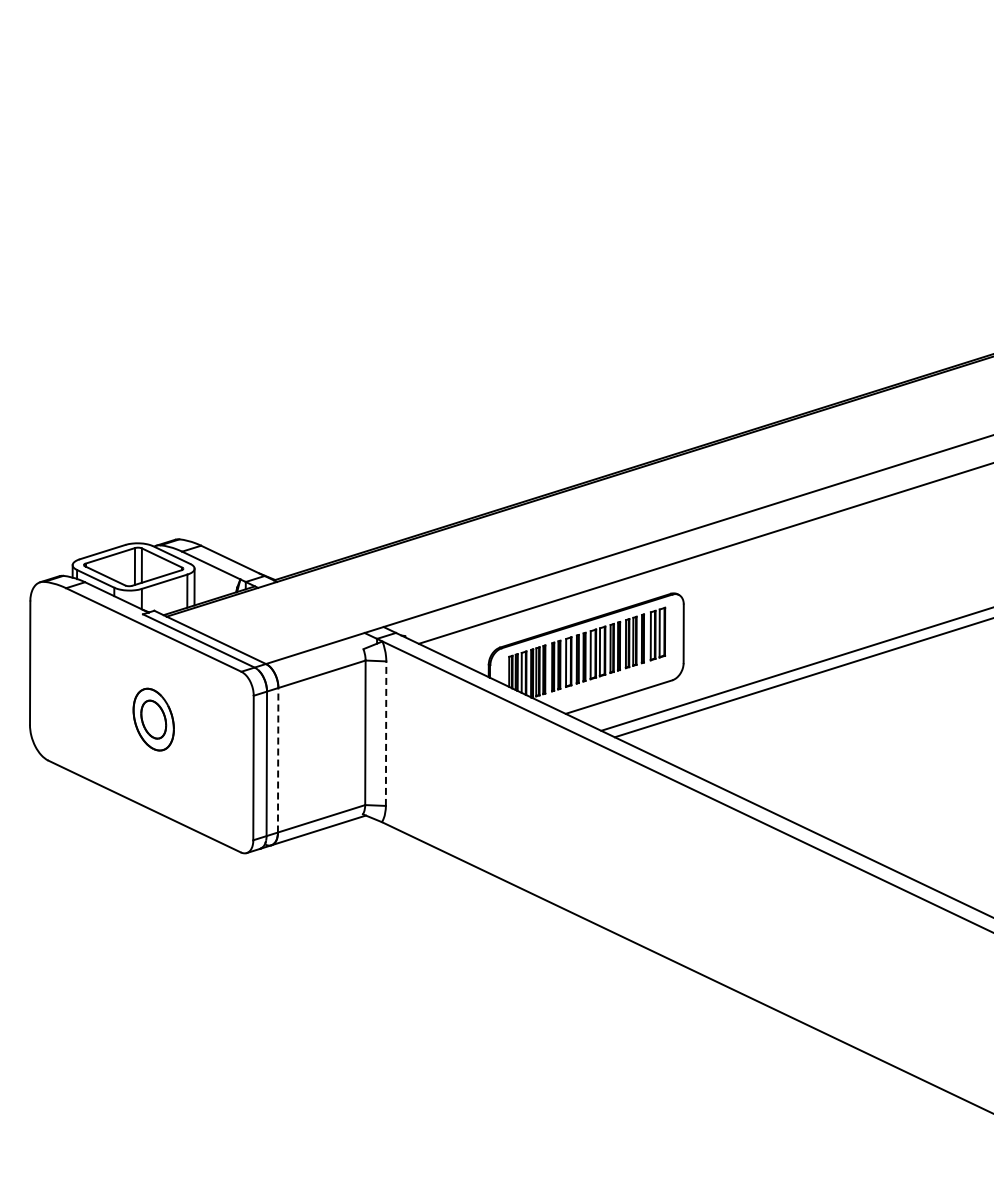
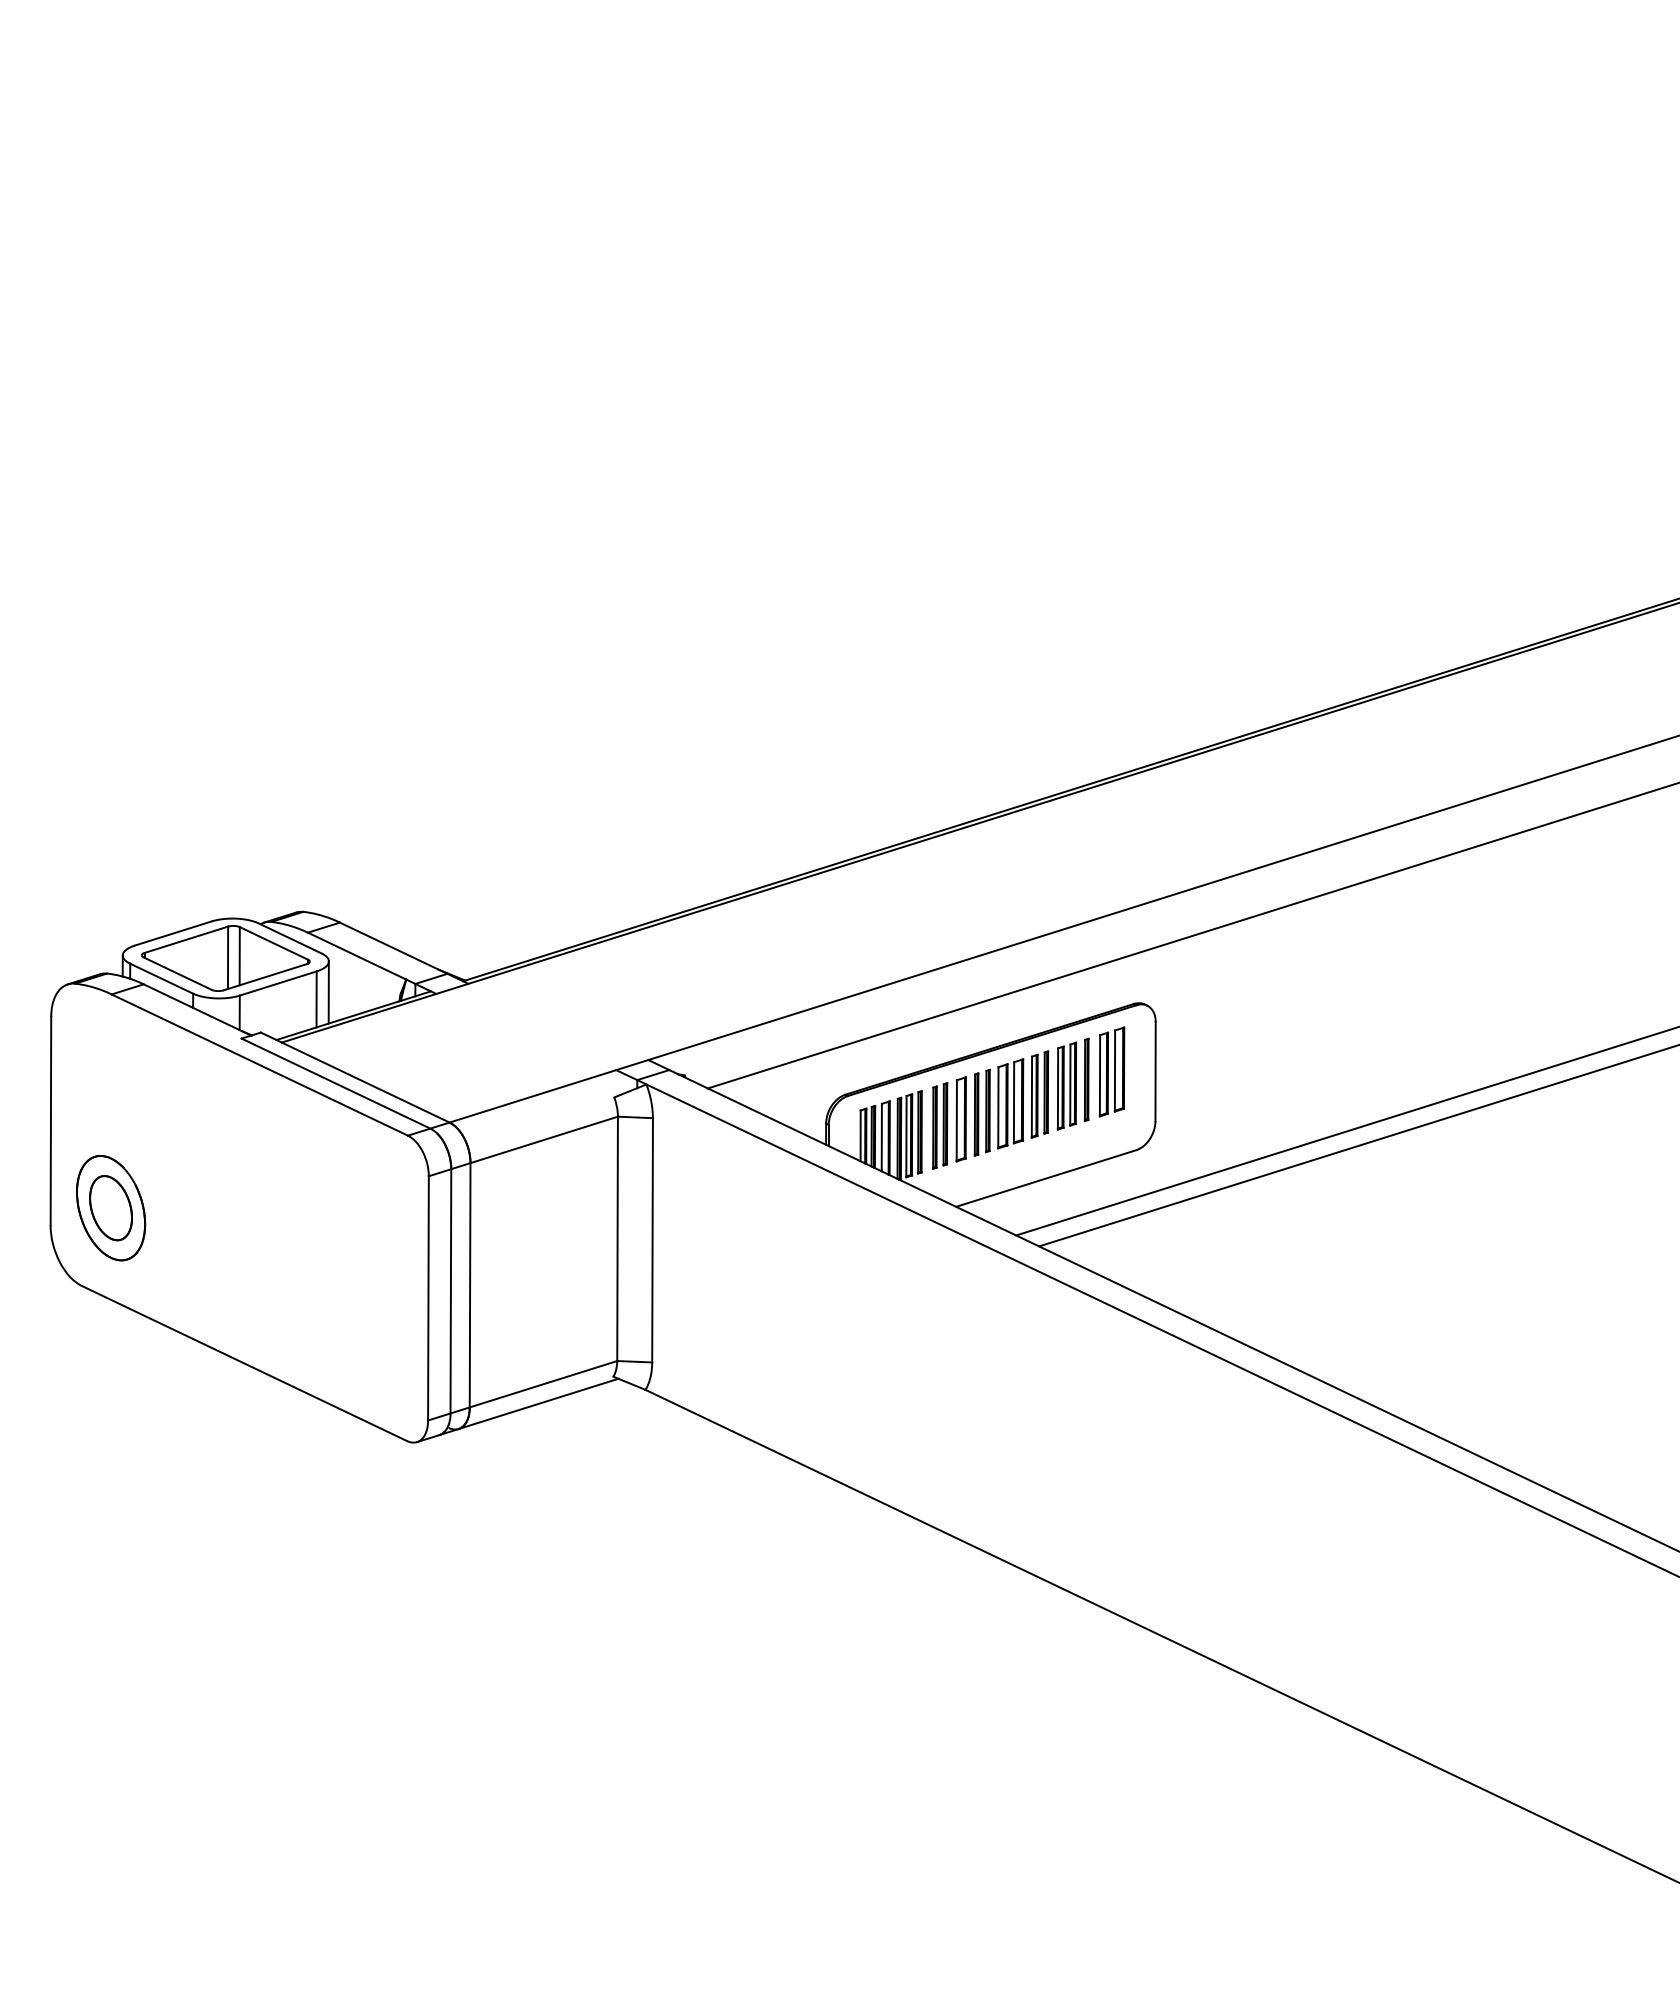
part: (153, 719) -> (110, 1207), moved
line: (386, 733) -> (653, 1240), dashed -> solid
line: (278, 759) -> (470, 1283), dashed -> solid

